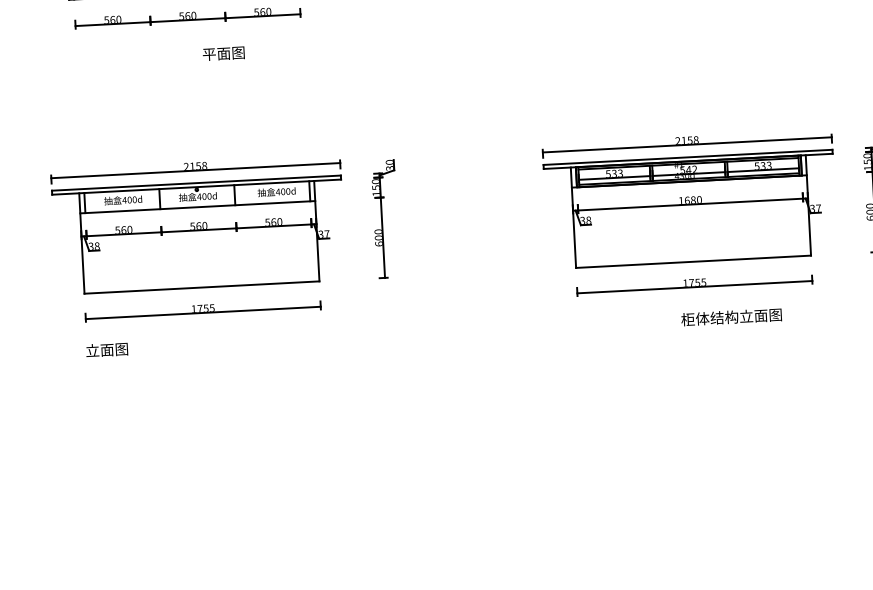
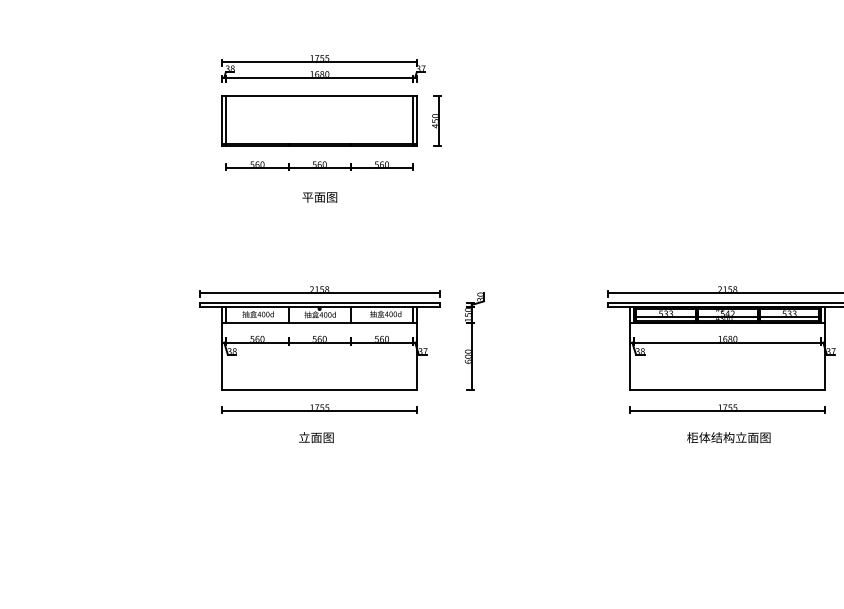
text: (223, 53) -> (319, 197), moved
text: (731, 317) -> (728, 437), moved
text: (107, 349) -> (316, 437), moved

